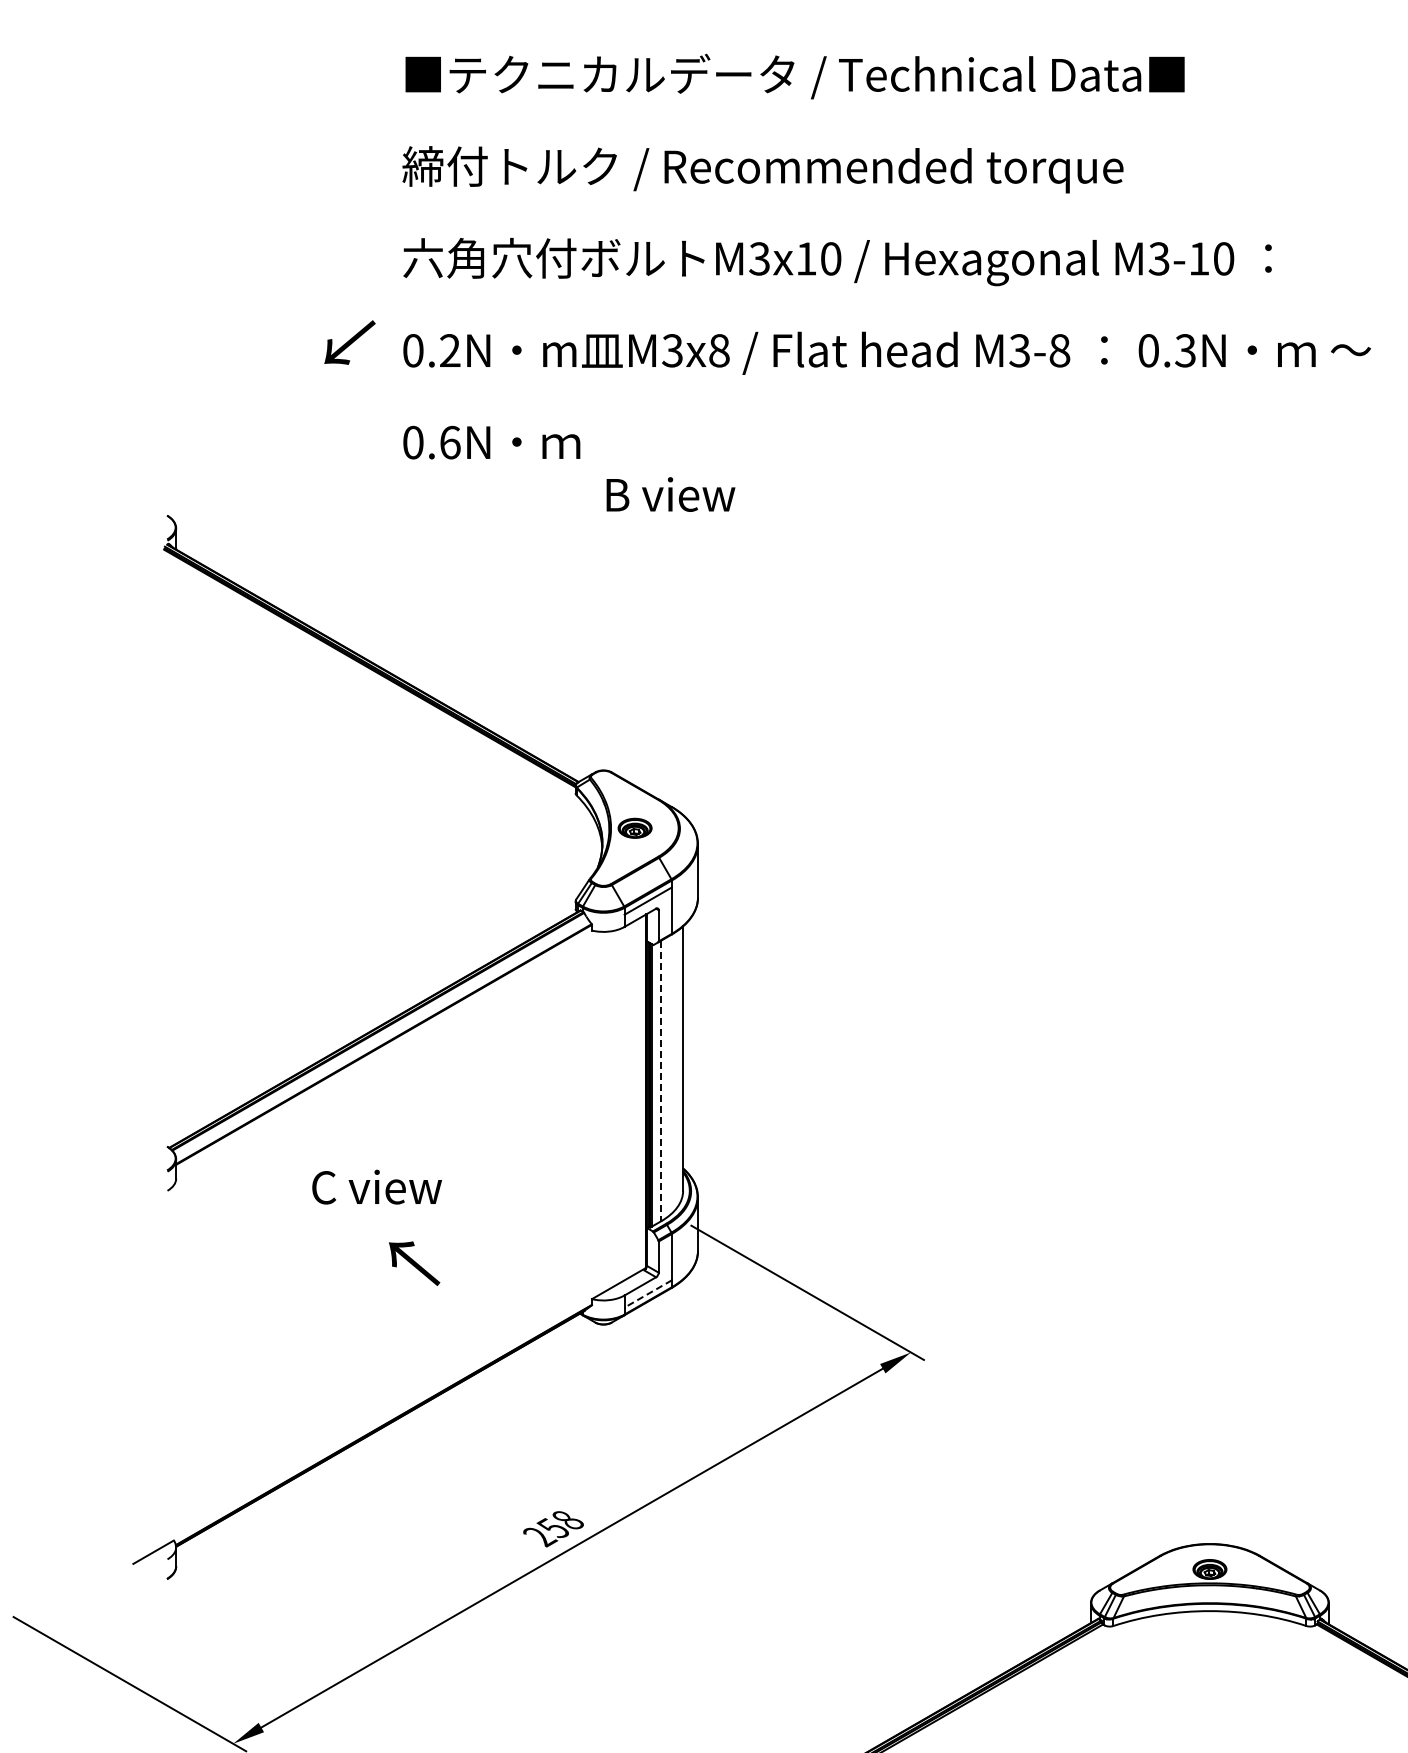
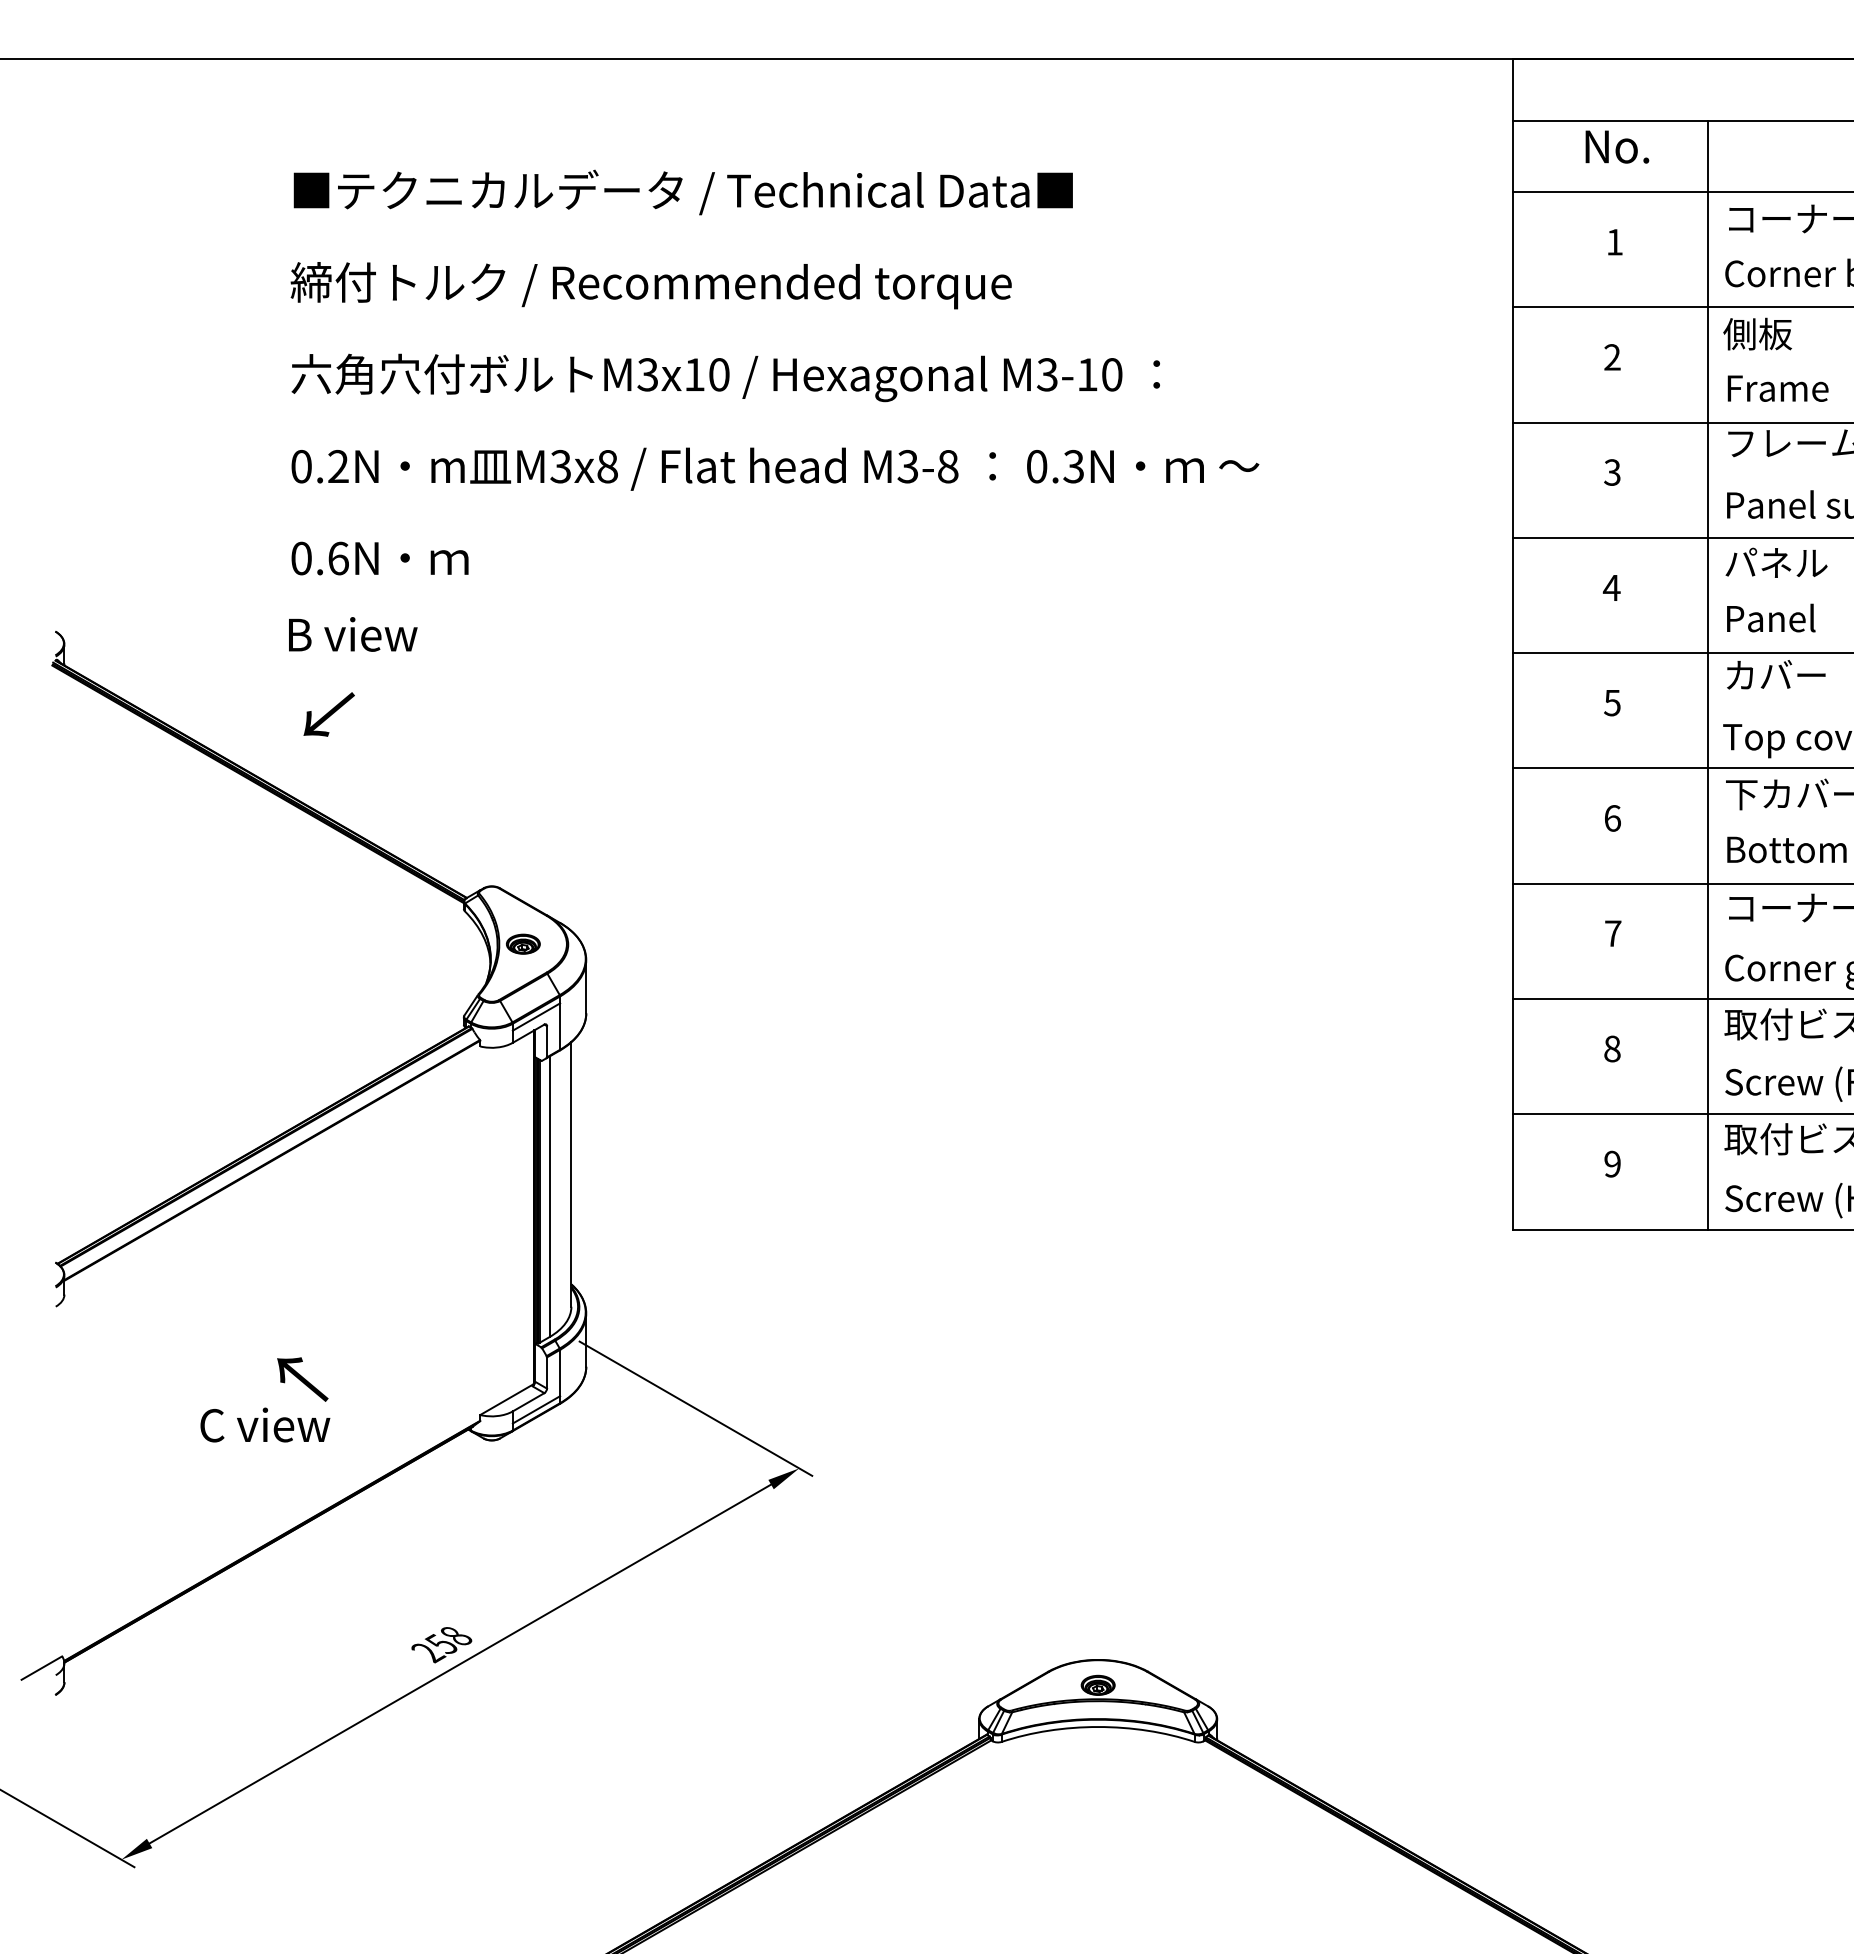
text: (349, 342) -> (328, 714), moved
text: (671, 494) -> (353, 634), moved
line: (661, 1081) -> (549, 1197), dashed -> solid
text: (377, 1186) -> (265, 1424), moved
line: (648, 1294) -> (536, 1410), dashed -> solid

